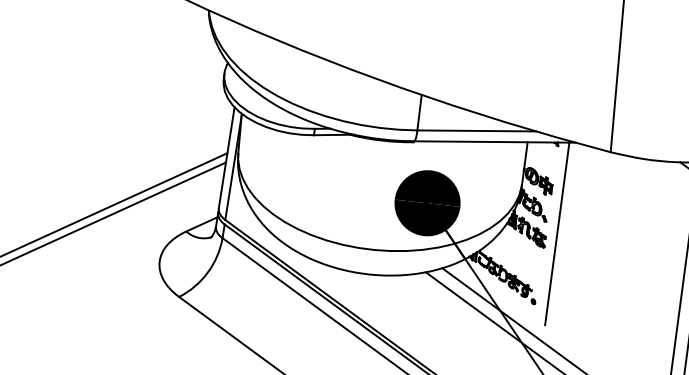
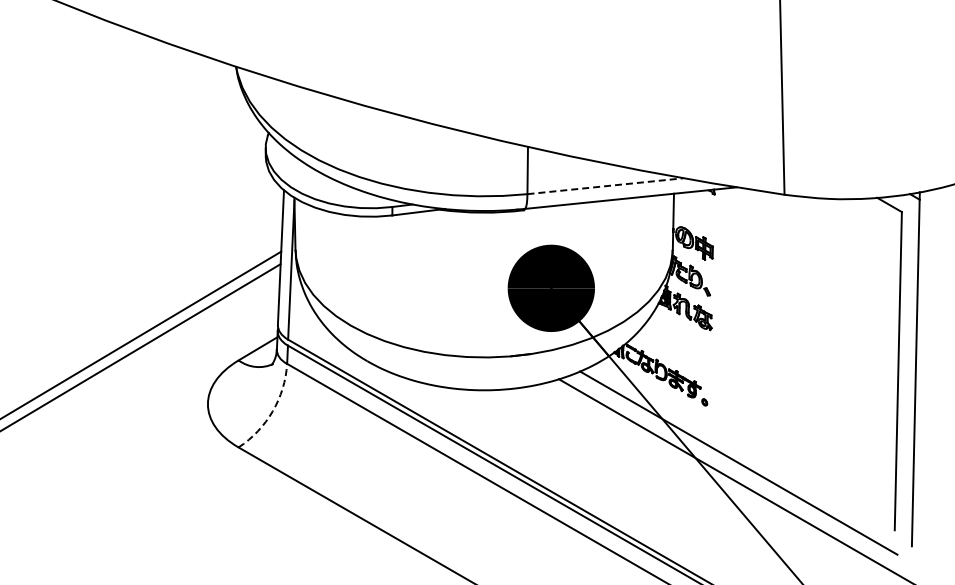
line: (476, 131) -> (605, 186), solid -> dashed
line: (556, 233) -> (725, 309), removed
arc: (207, 272) -> (272, 411), solid -> dashed

